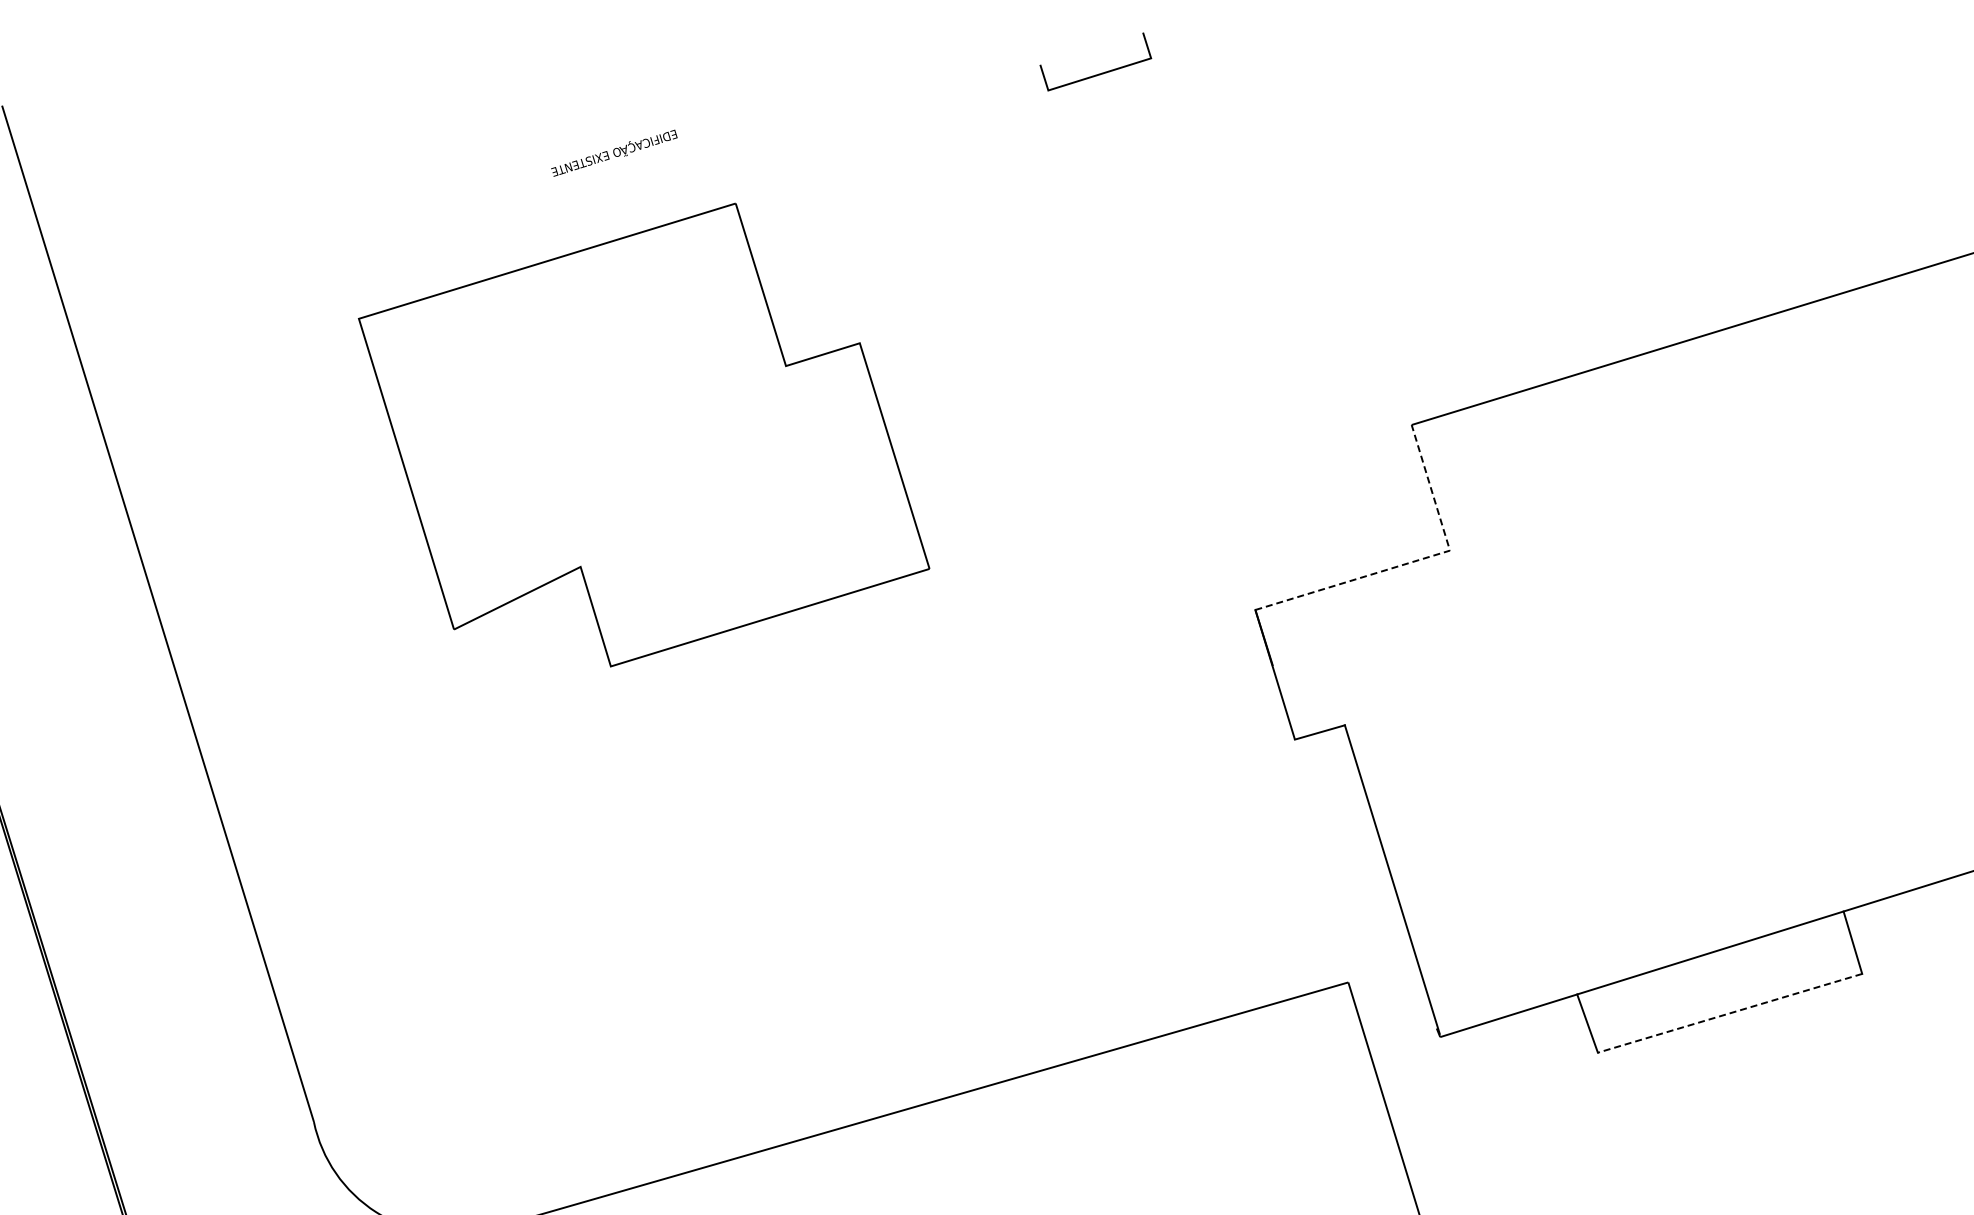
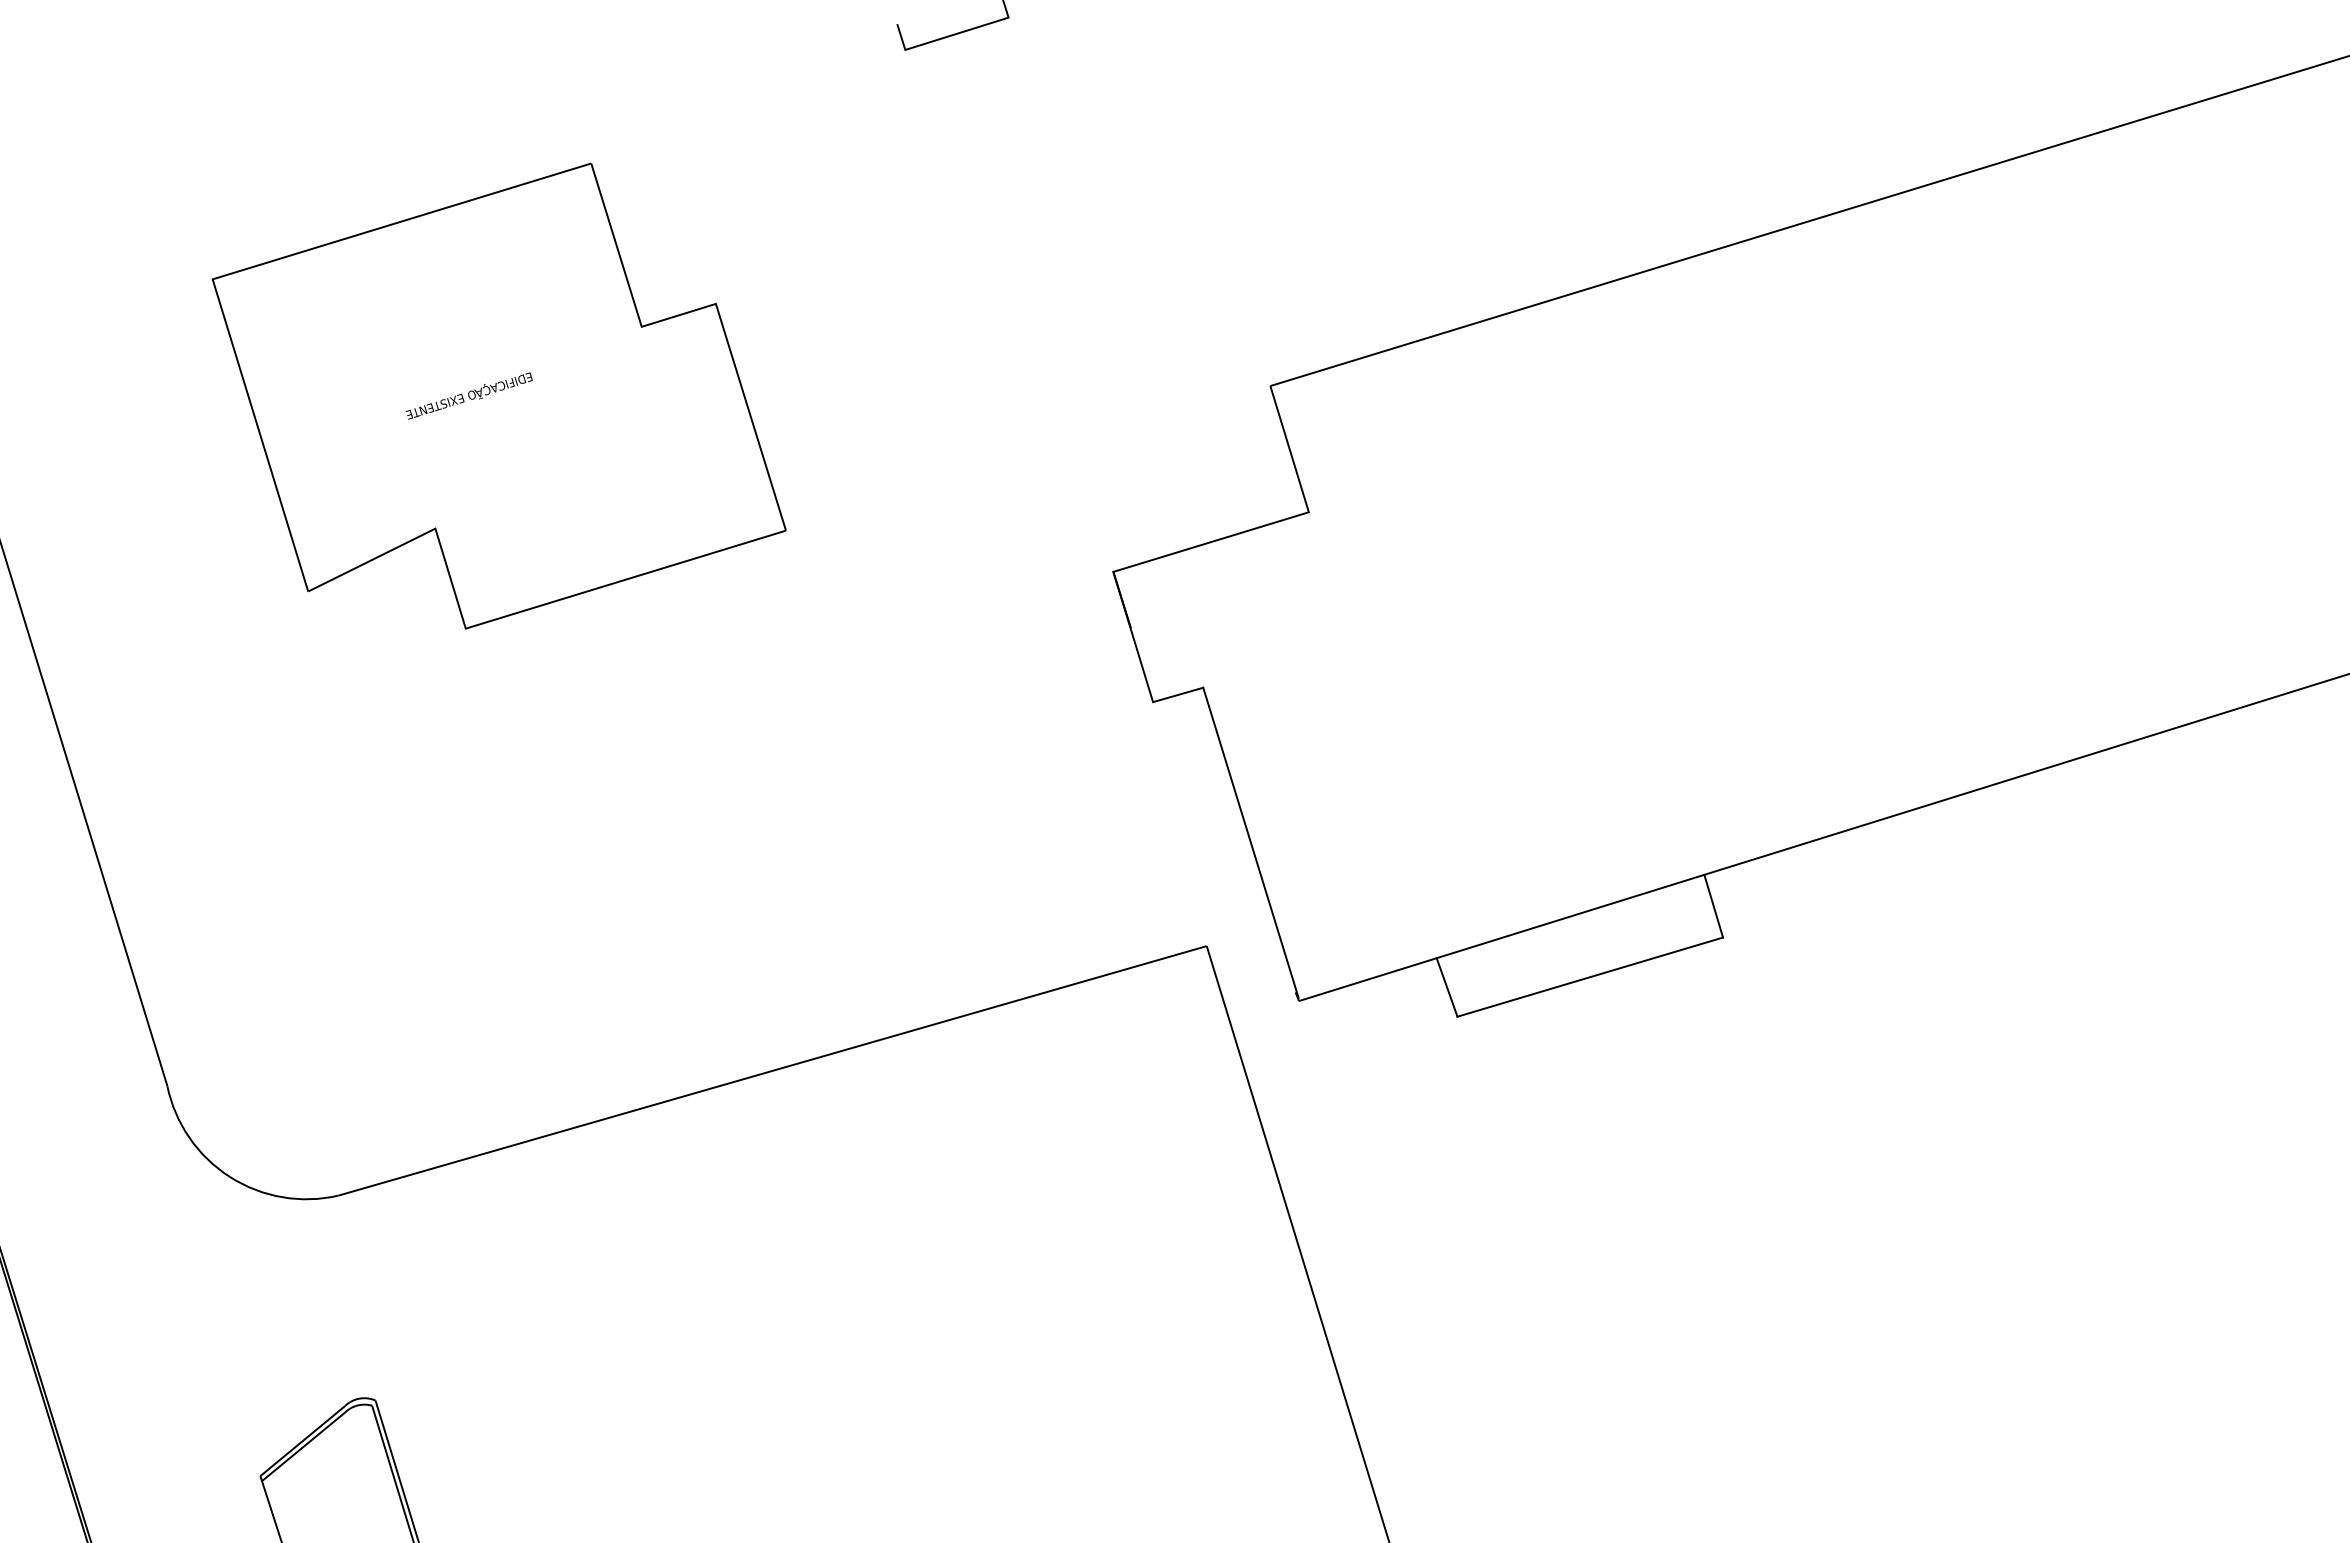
text: (613, 152) -> (468, 395), moved
line: (1415, 560) -> (1274, 522), dashed -> solid
line: (1730, 1013) -> (1590, 977), dashed -> solid

